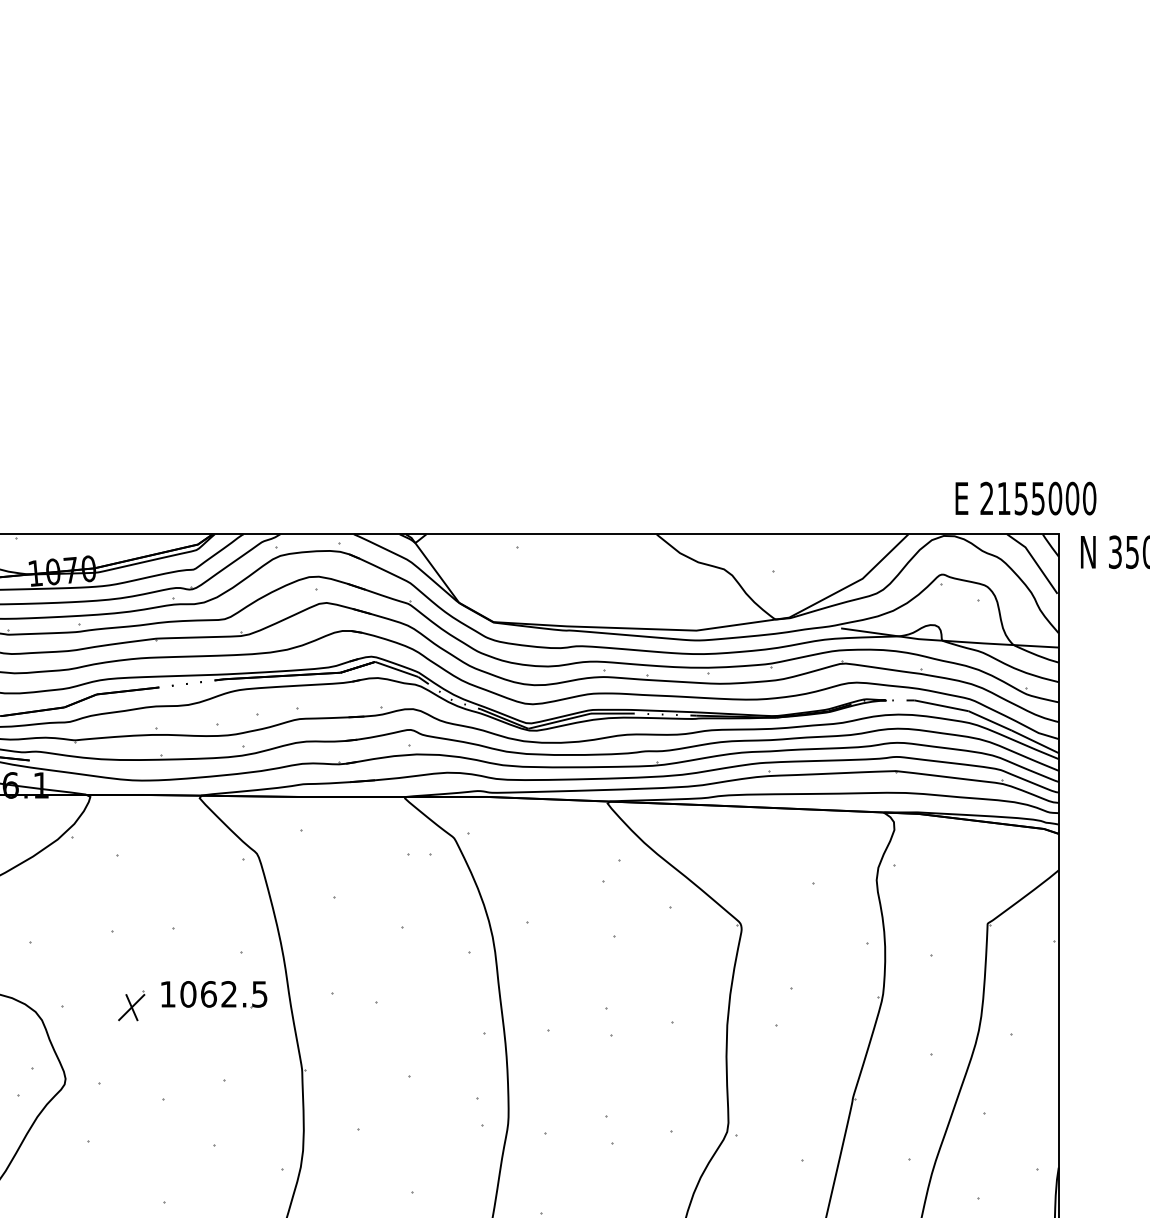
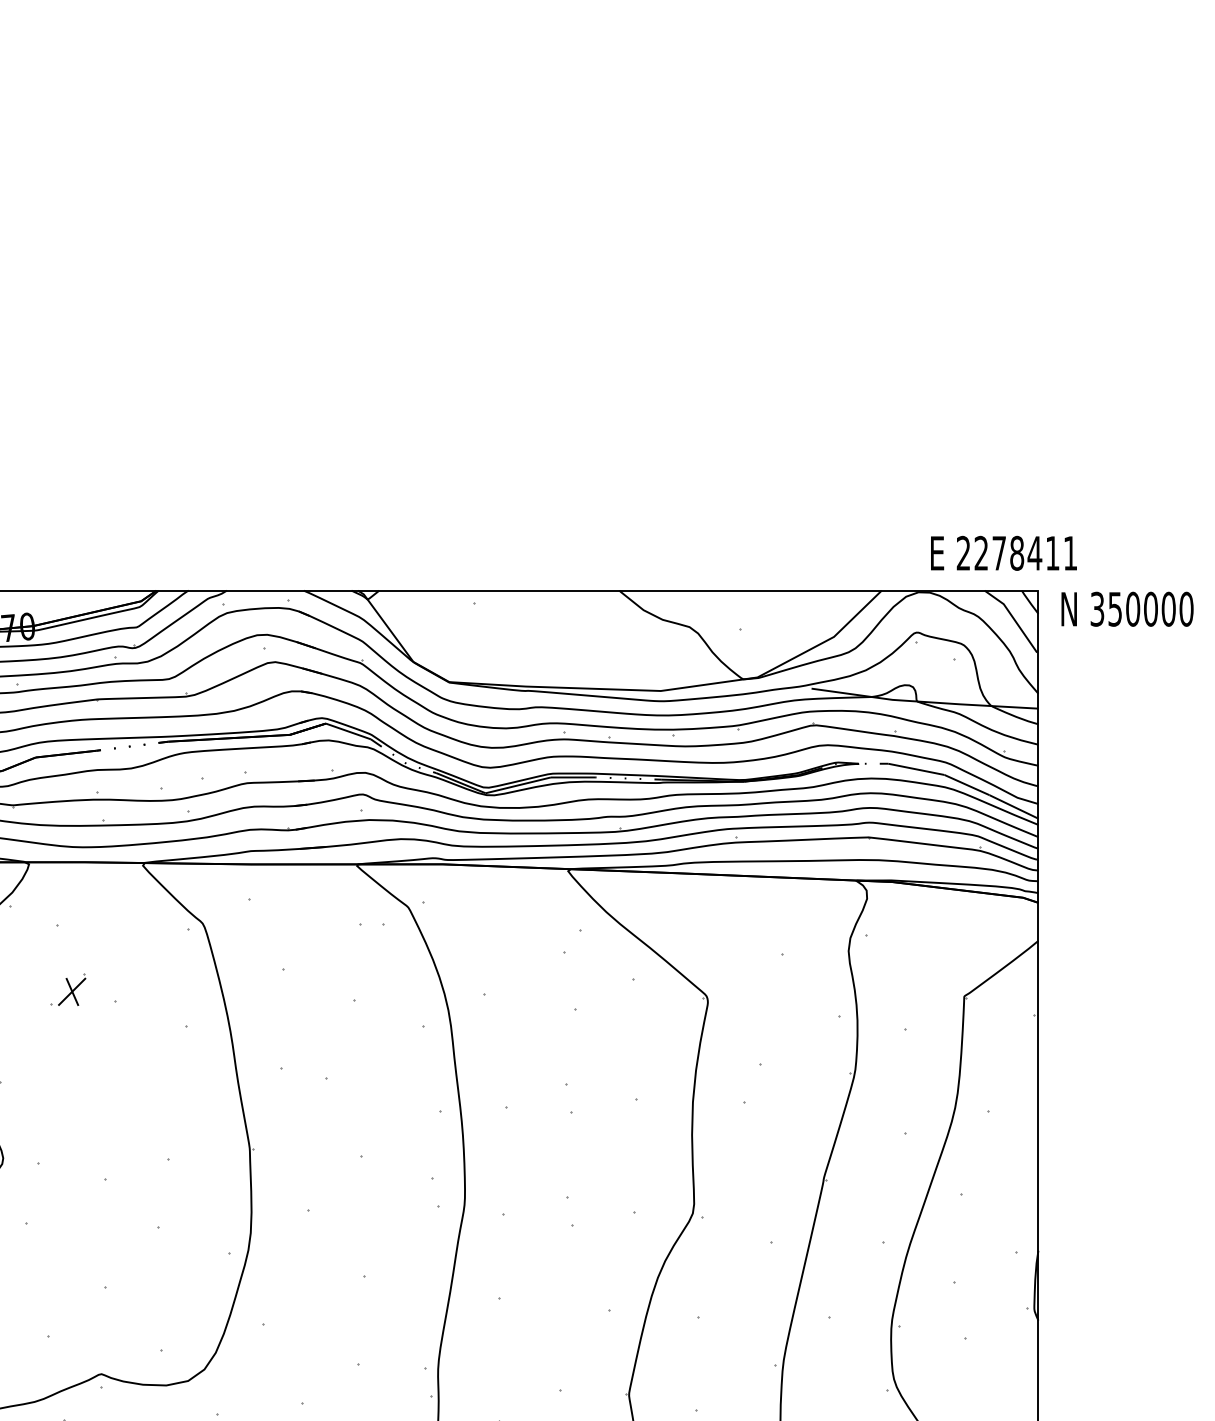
text: (1046, 497) -> (1025, 552), 2155000 -> 2278411
part: (214, 994) -> (158, 1070), removed
part: (132, 1005) -> (72, 989), moved

